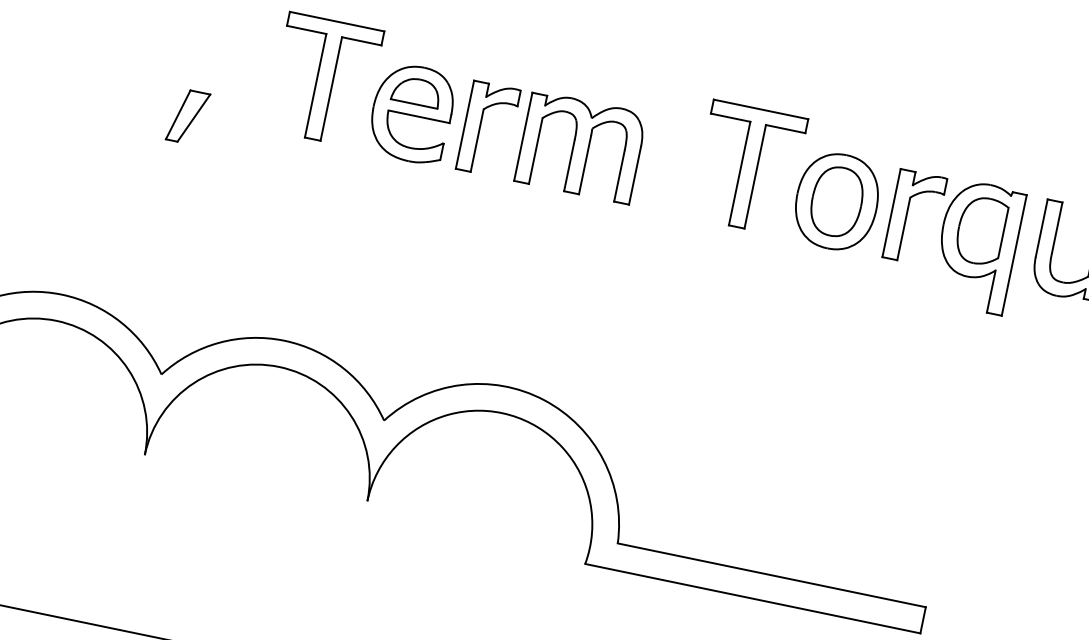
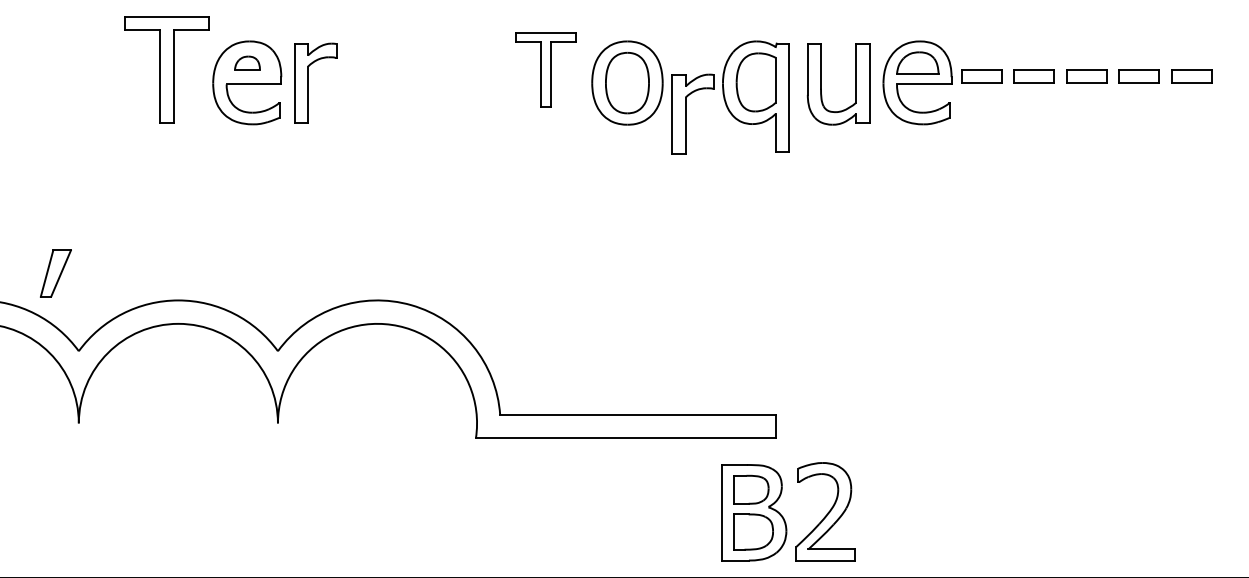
part: (416, 90) -> (247, 62), size x0.6
part: (187, 116) -> (55, 273), moved
part: (581, 146) -> (398, 81), removed
part: (748, 167) -> (545, 69), size x0.7
part: (914, 217) -> (692, 113), moved

